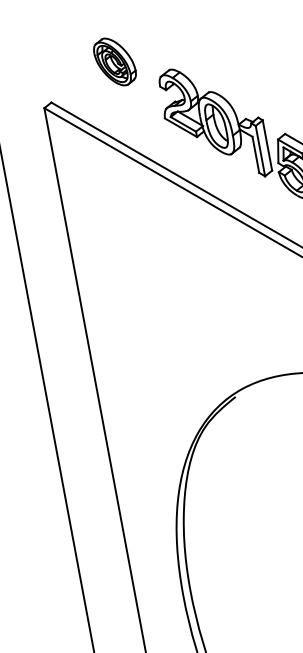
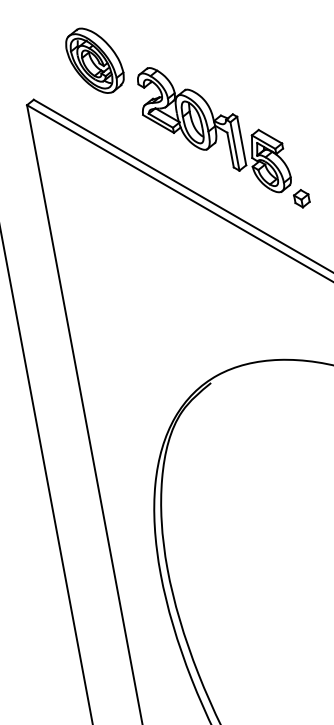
part: (114, 61) -> (94, 60), size x1.43

